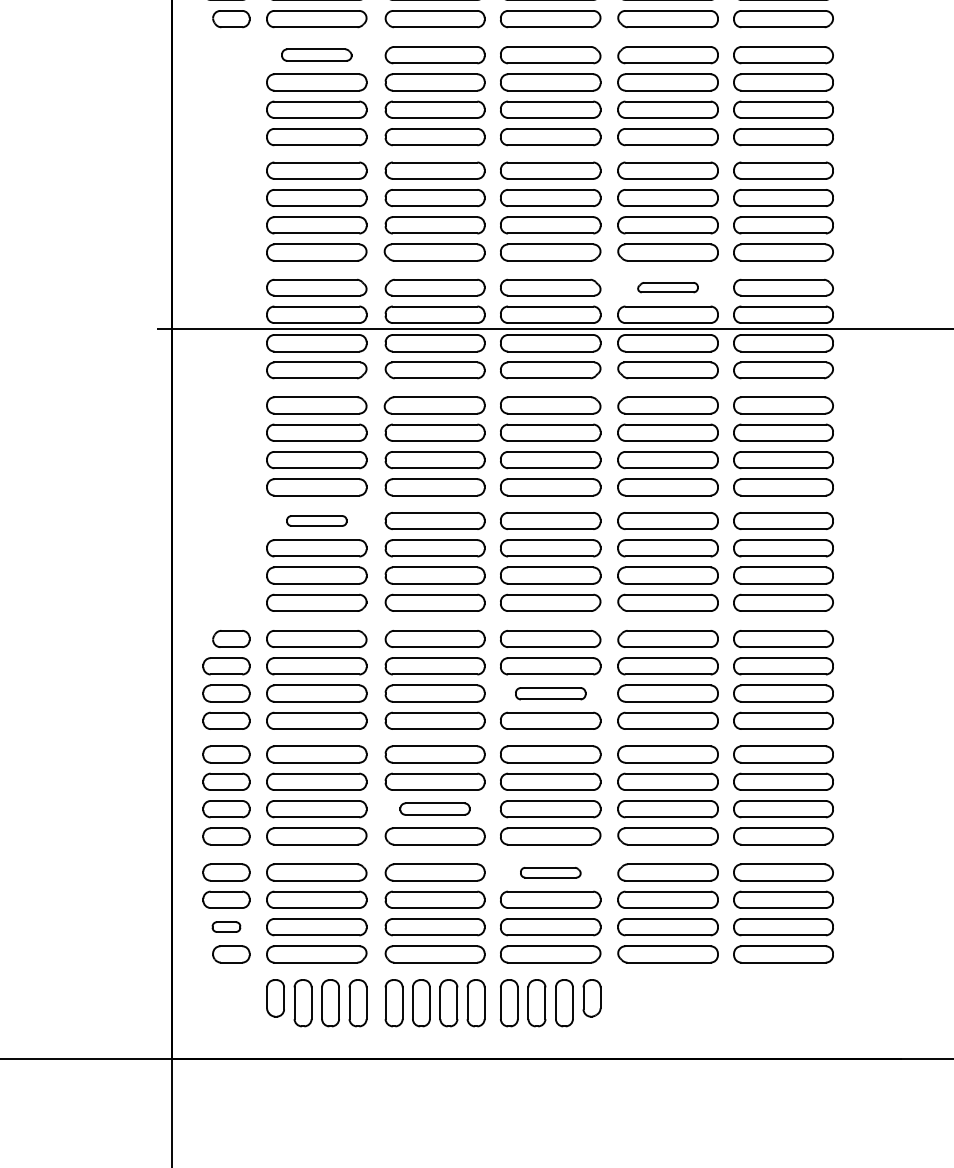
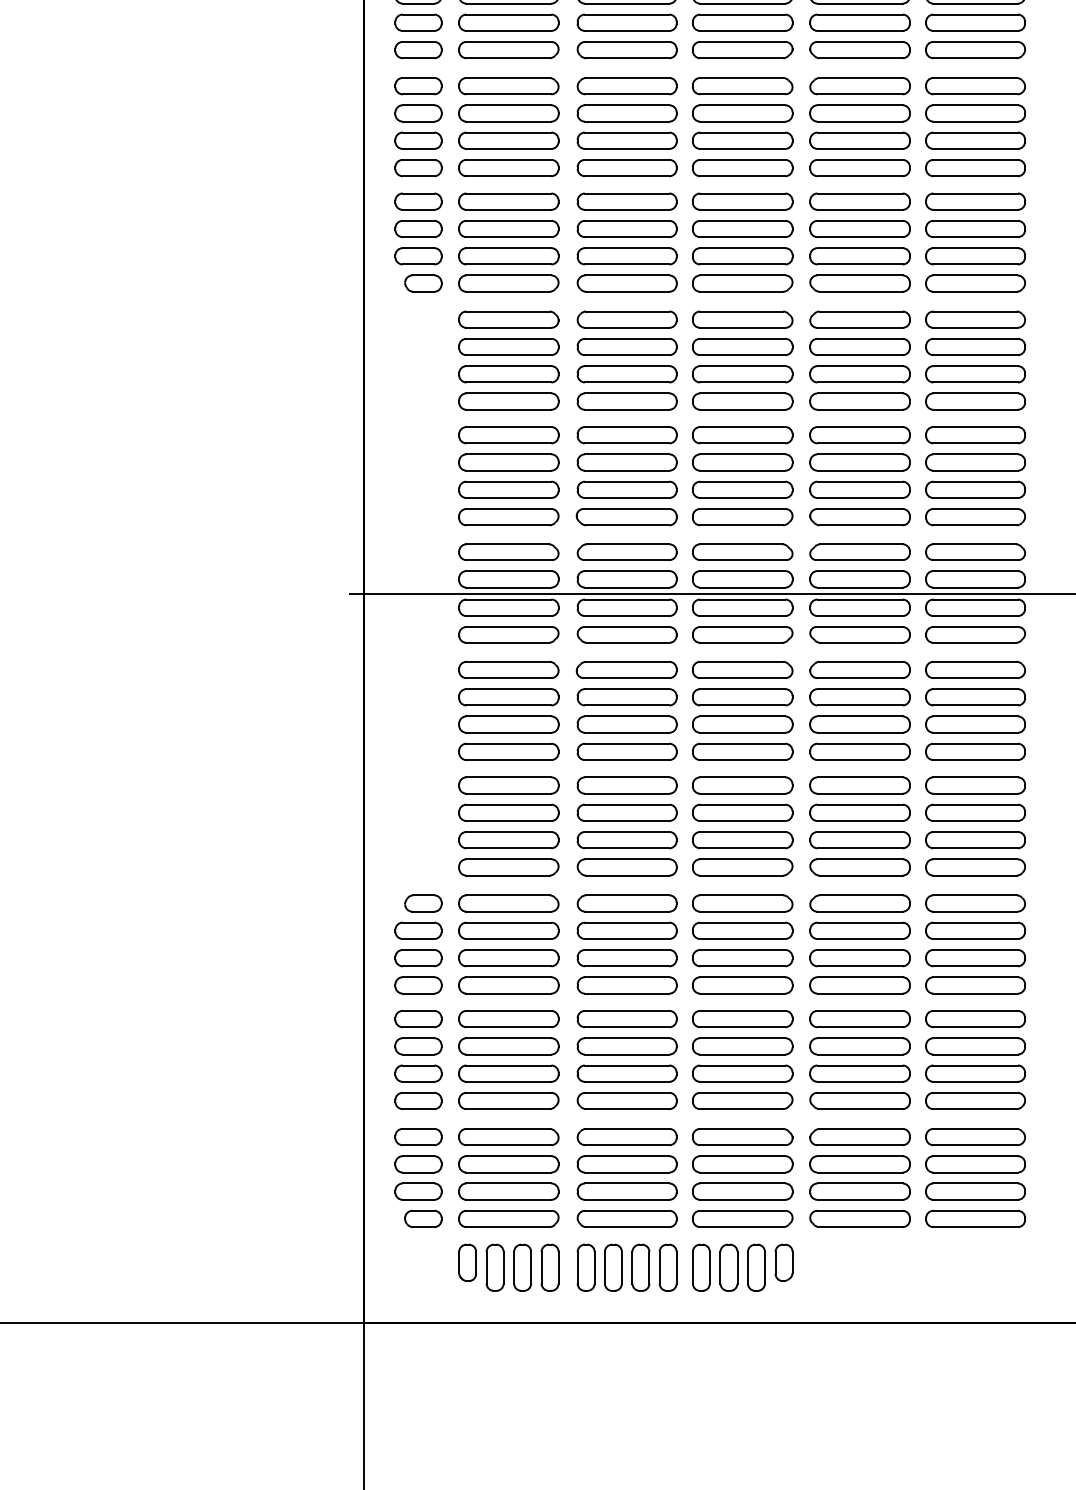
part: (316, 54) -> (508, 319), size x1.43
part: (667, 286) -> (859, 551), size x1.67
part: (316, 520) -> (508, 785), size x1.67
part: (550, 693) -> (742, 958), size x1.43
part: (434, 808) -> (626, 1073), size x1.43
part: (550, 872) -> (742, 1137), size x1.67
part: (226, 926) -> (418, 1191), size x1.67

